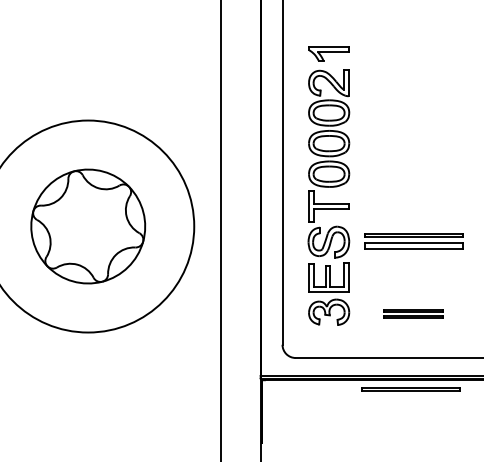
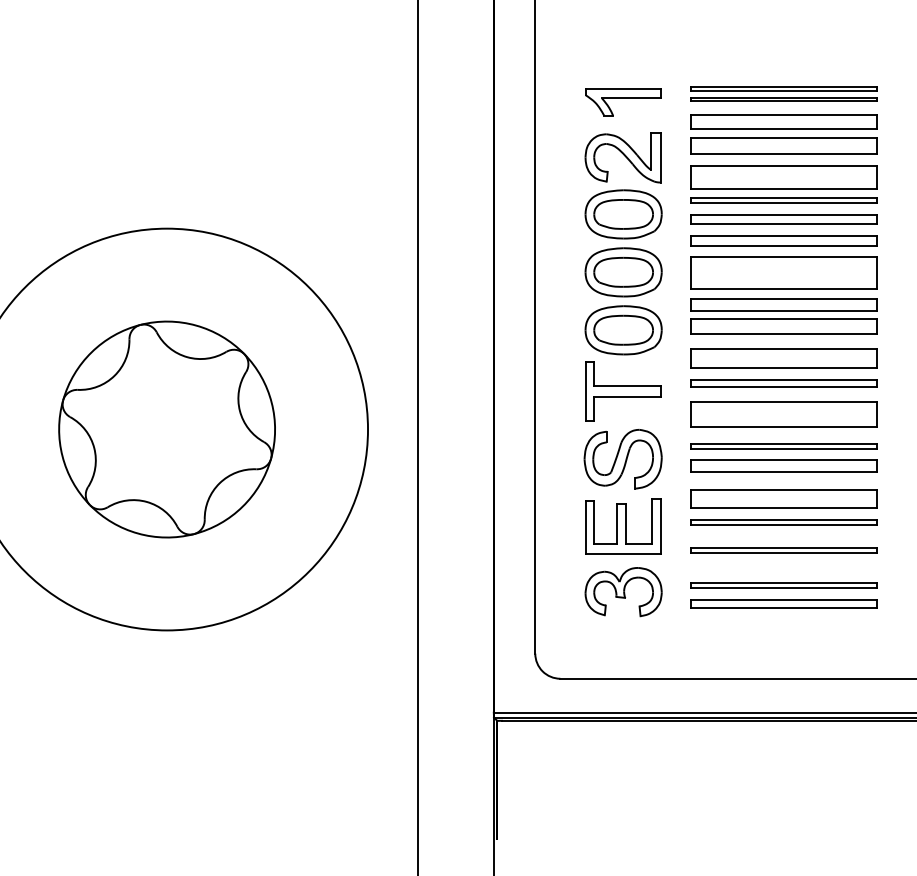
part: (413, 135) -> (783, 256), added
part: (413, 267) -> (783, 507), added
part: (413, 314) -> (783, 596), size x1.67
line: (410, 388) -> (783, 548), moved

